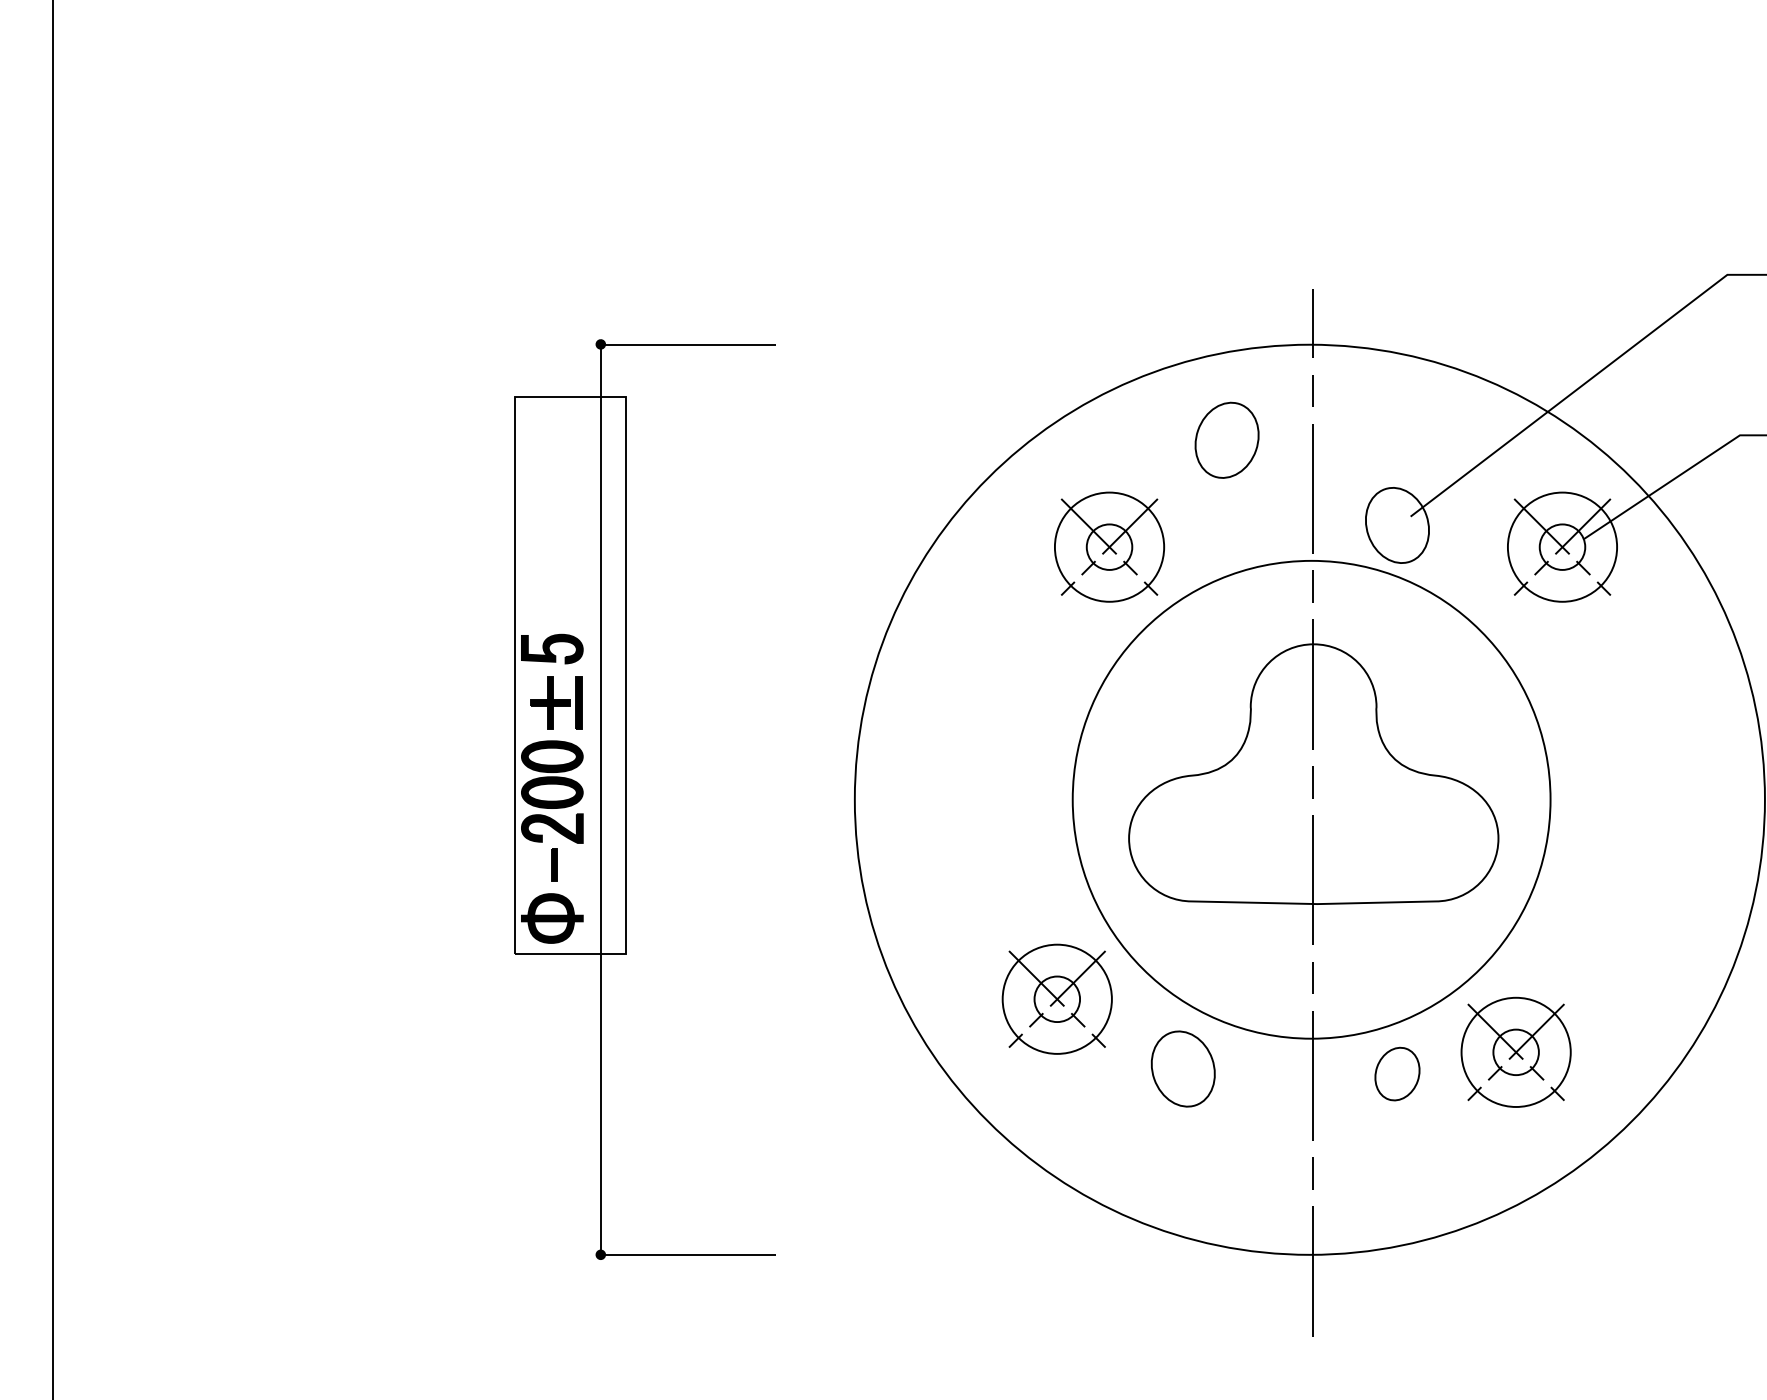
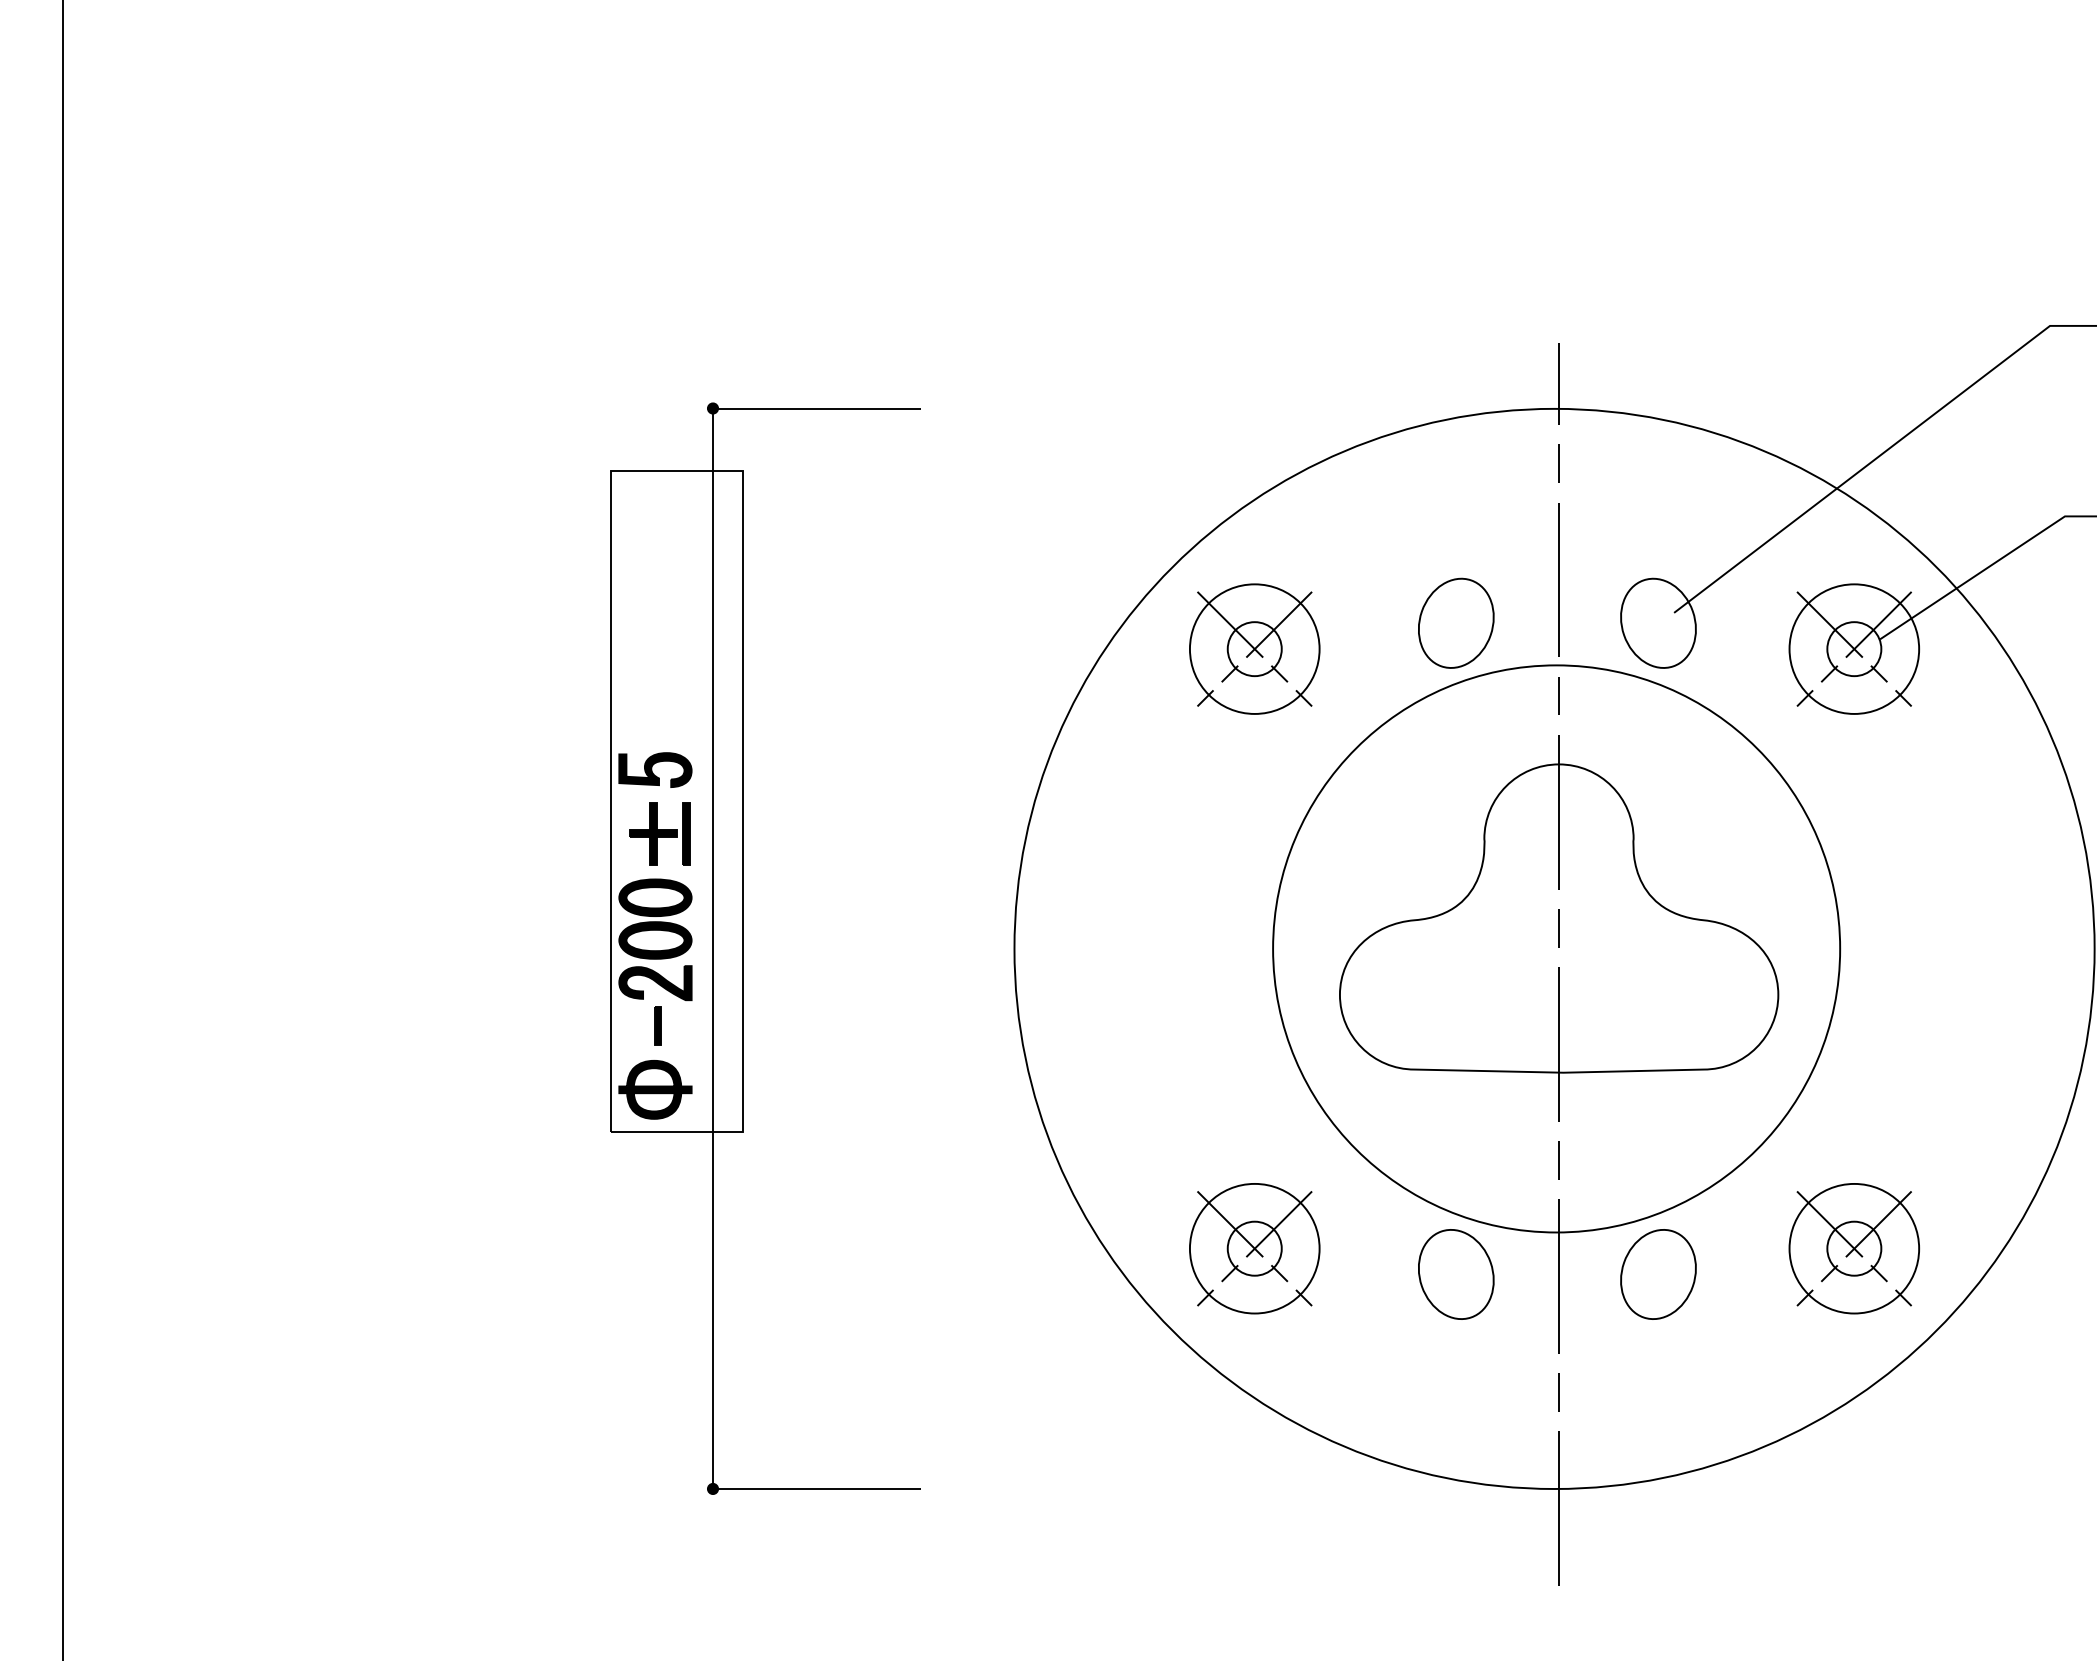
part: (1227, 439) -> (1456, 622), moved
part: (1109, 546) -> (1254, 648), moved
part: (1057, 999) -> (1254, 1248), moved
part: (1515, 1052) -> (1853, 1248), moved
part: (1183, 1069) -> (1456, 1274), moved
part: (1397, 1074) -> (1658, 1274), size x1.43

